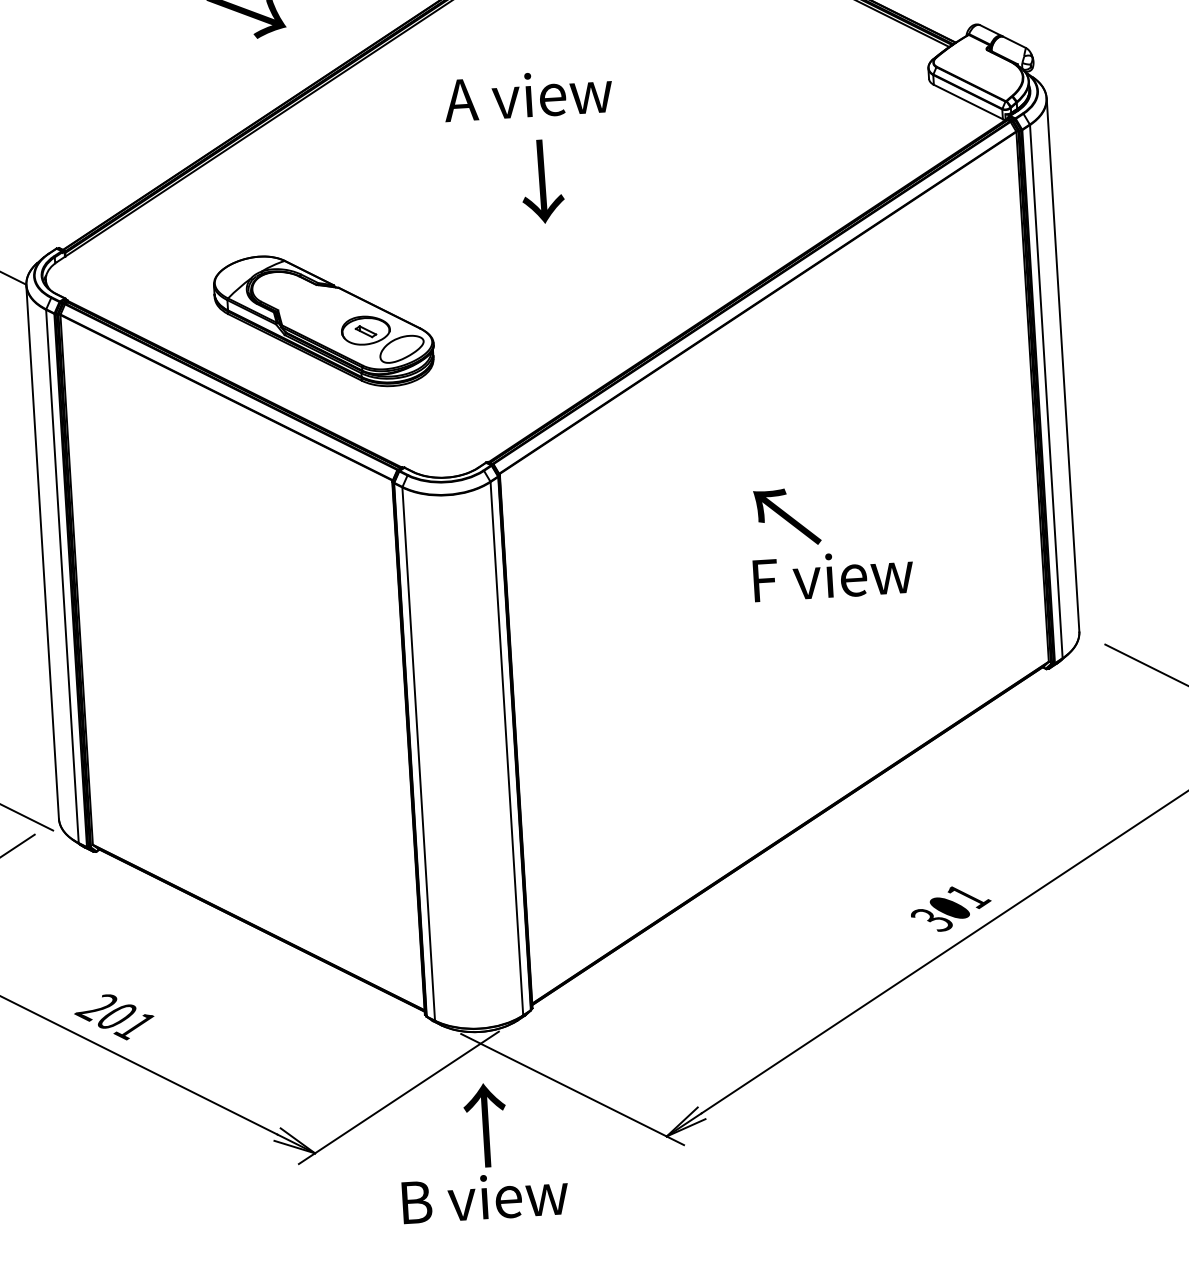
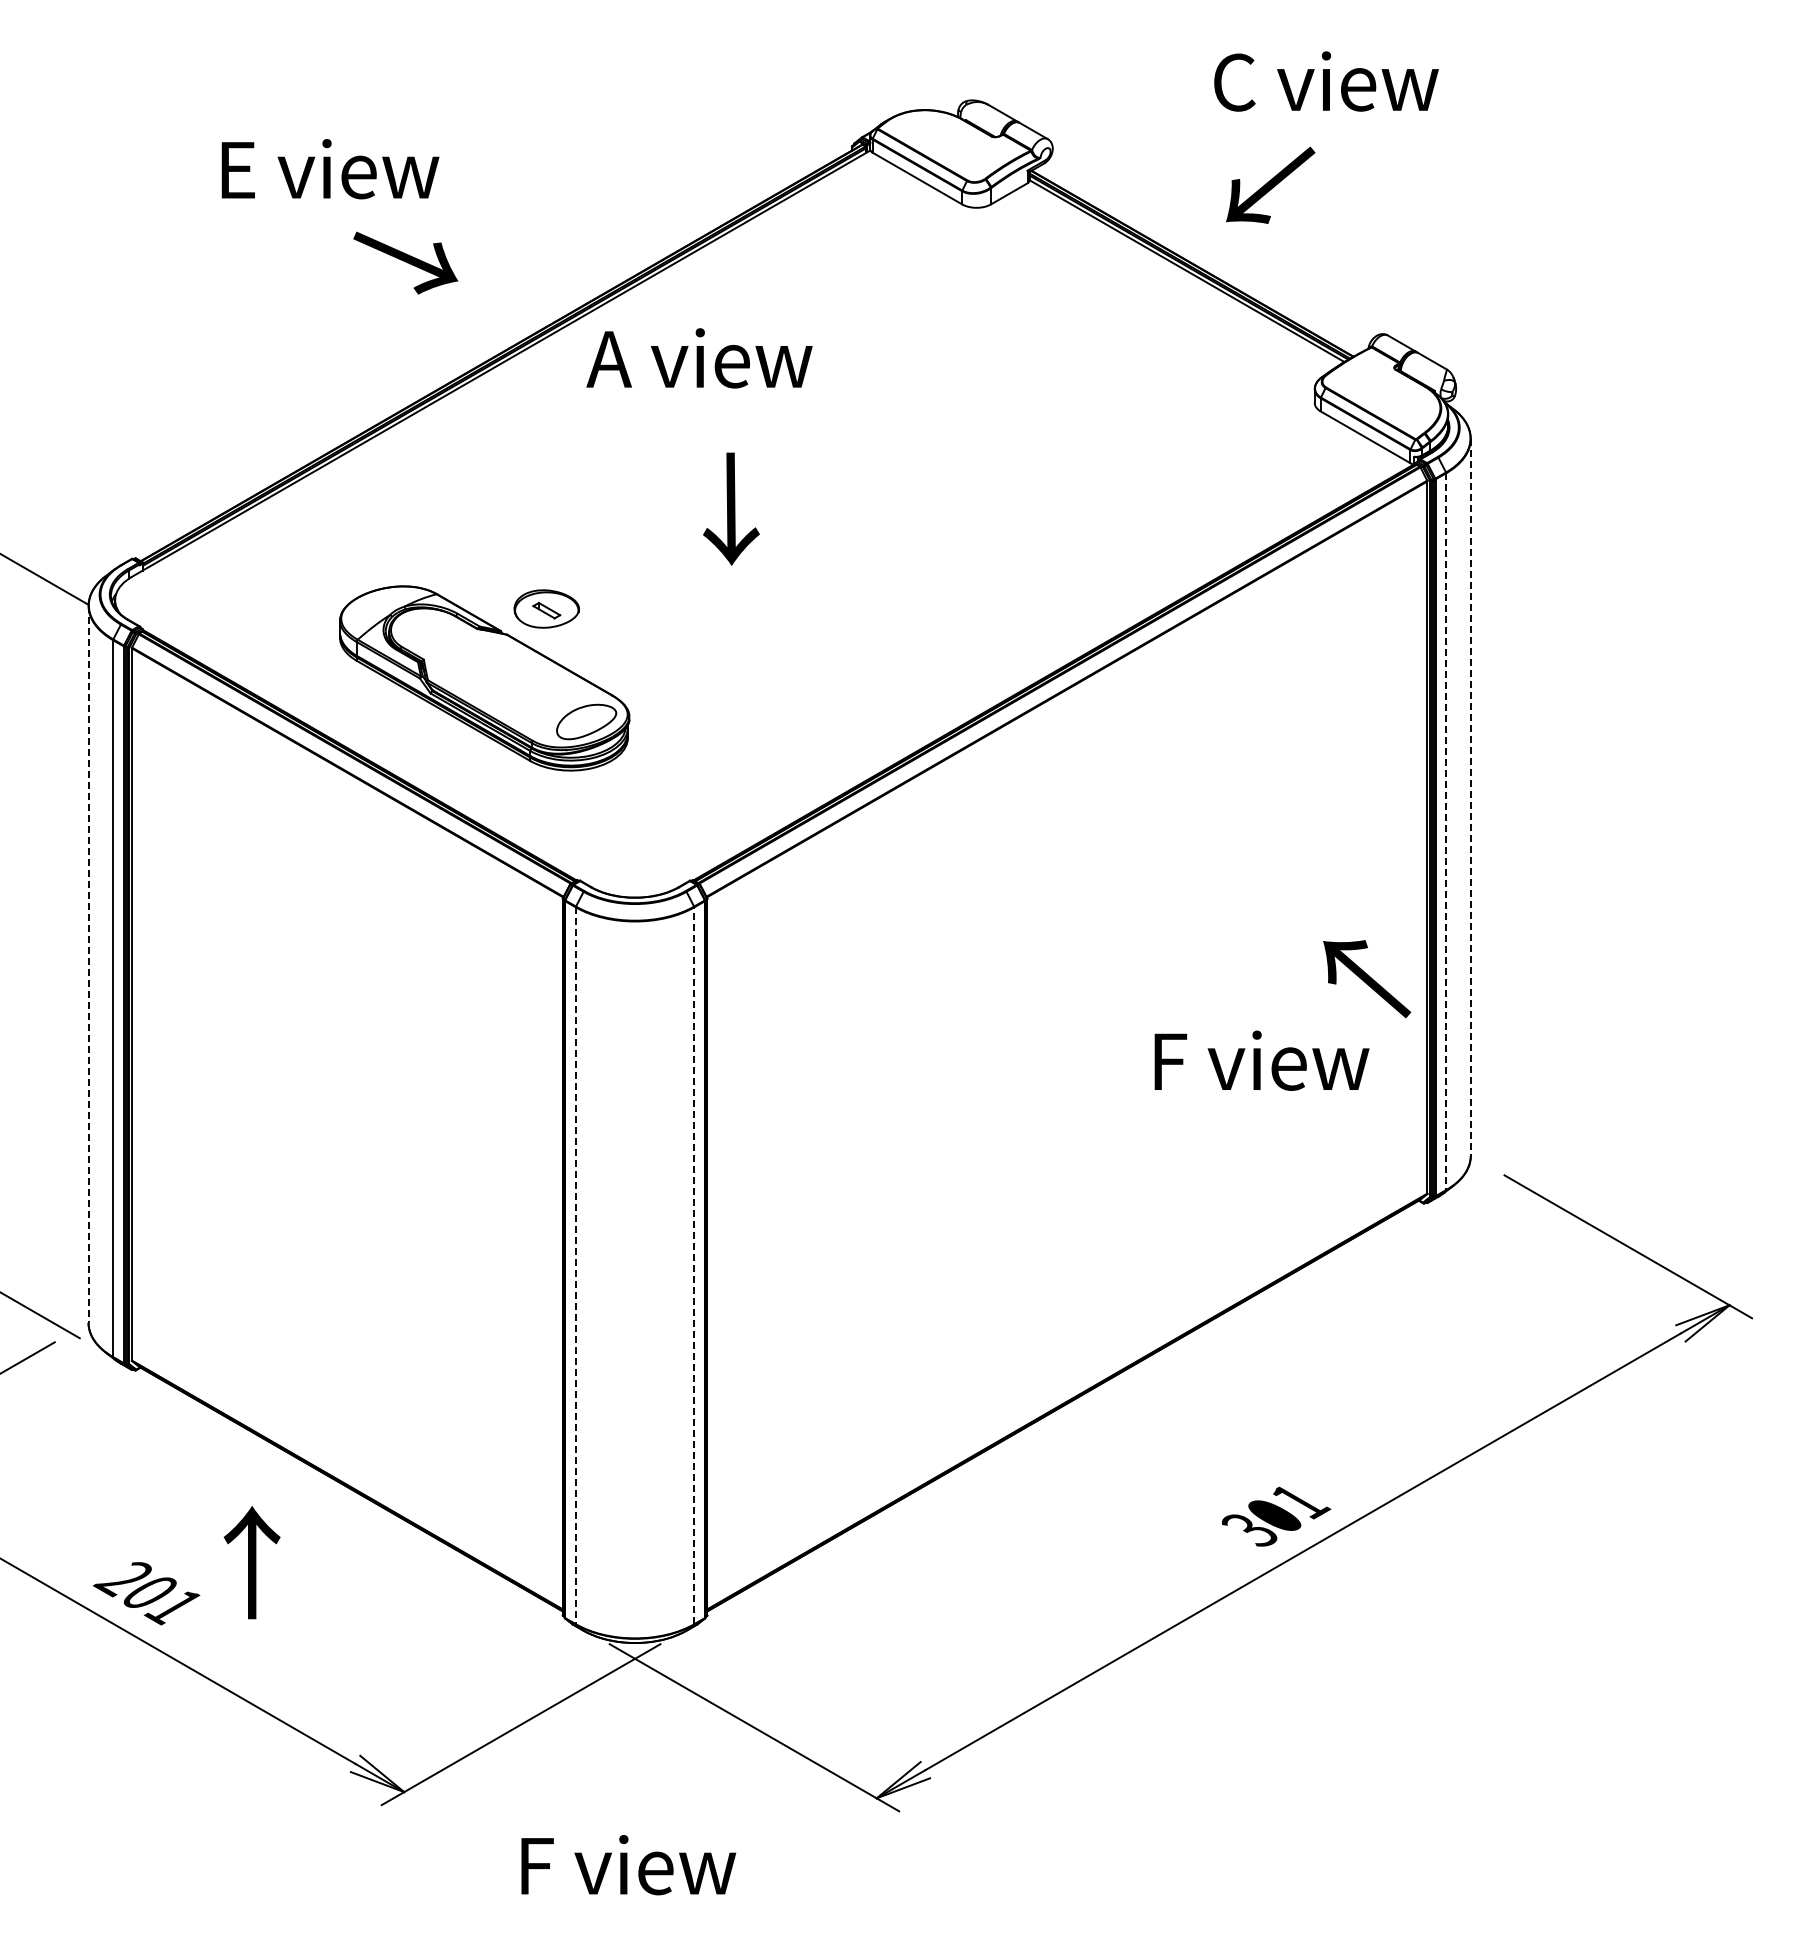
text: (528, 95) -> (699, 358), moved
text: (542, 181) -> (731, 508), moved
part: (365, 330) -> (546, 608), moved
line: (1062, 365) -> (1470, 797), solid -> dashed
line: (1046, 392) -> (1446, 832), solid -> dashed
text: (787, 517) -> (1367, 979), moved
line: (42, 552) -> (88, 964), solid -> dashed
text: (833, 575) -> (1261, 1060), moved
line: (506, 748) -> (694, 1265), solid -> dashed
line: (418, 754) -> (575, 1266), solid -> dashed
text: (485, 1125) -> (251, 1562), moved
text: (485, 1197) -> (628, 1865), B view -> F view

